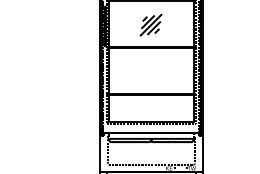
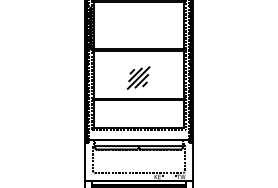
part: (150, 24) -> (138, 77), moved

